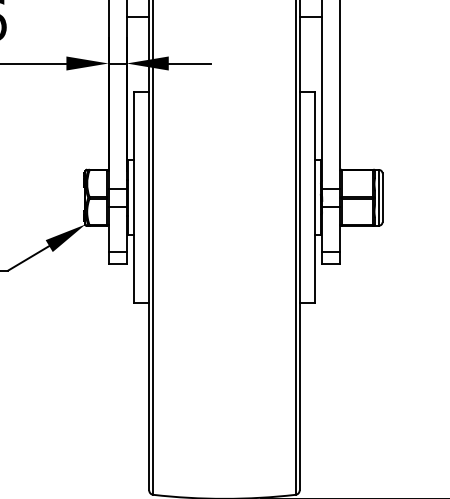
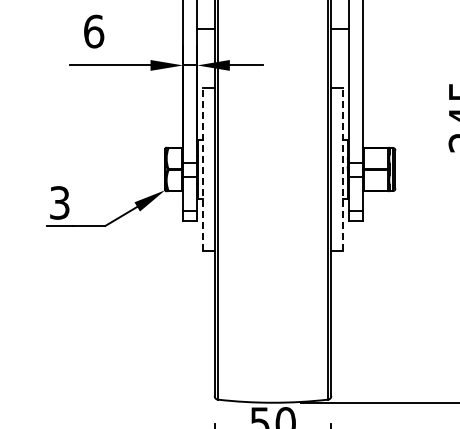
line: (134, 197) -> (203, 169), solid -> dashed
line: (314, 197) -> (342, 169), solid -> dashed

